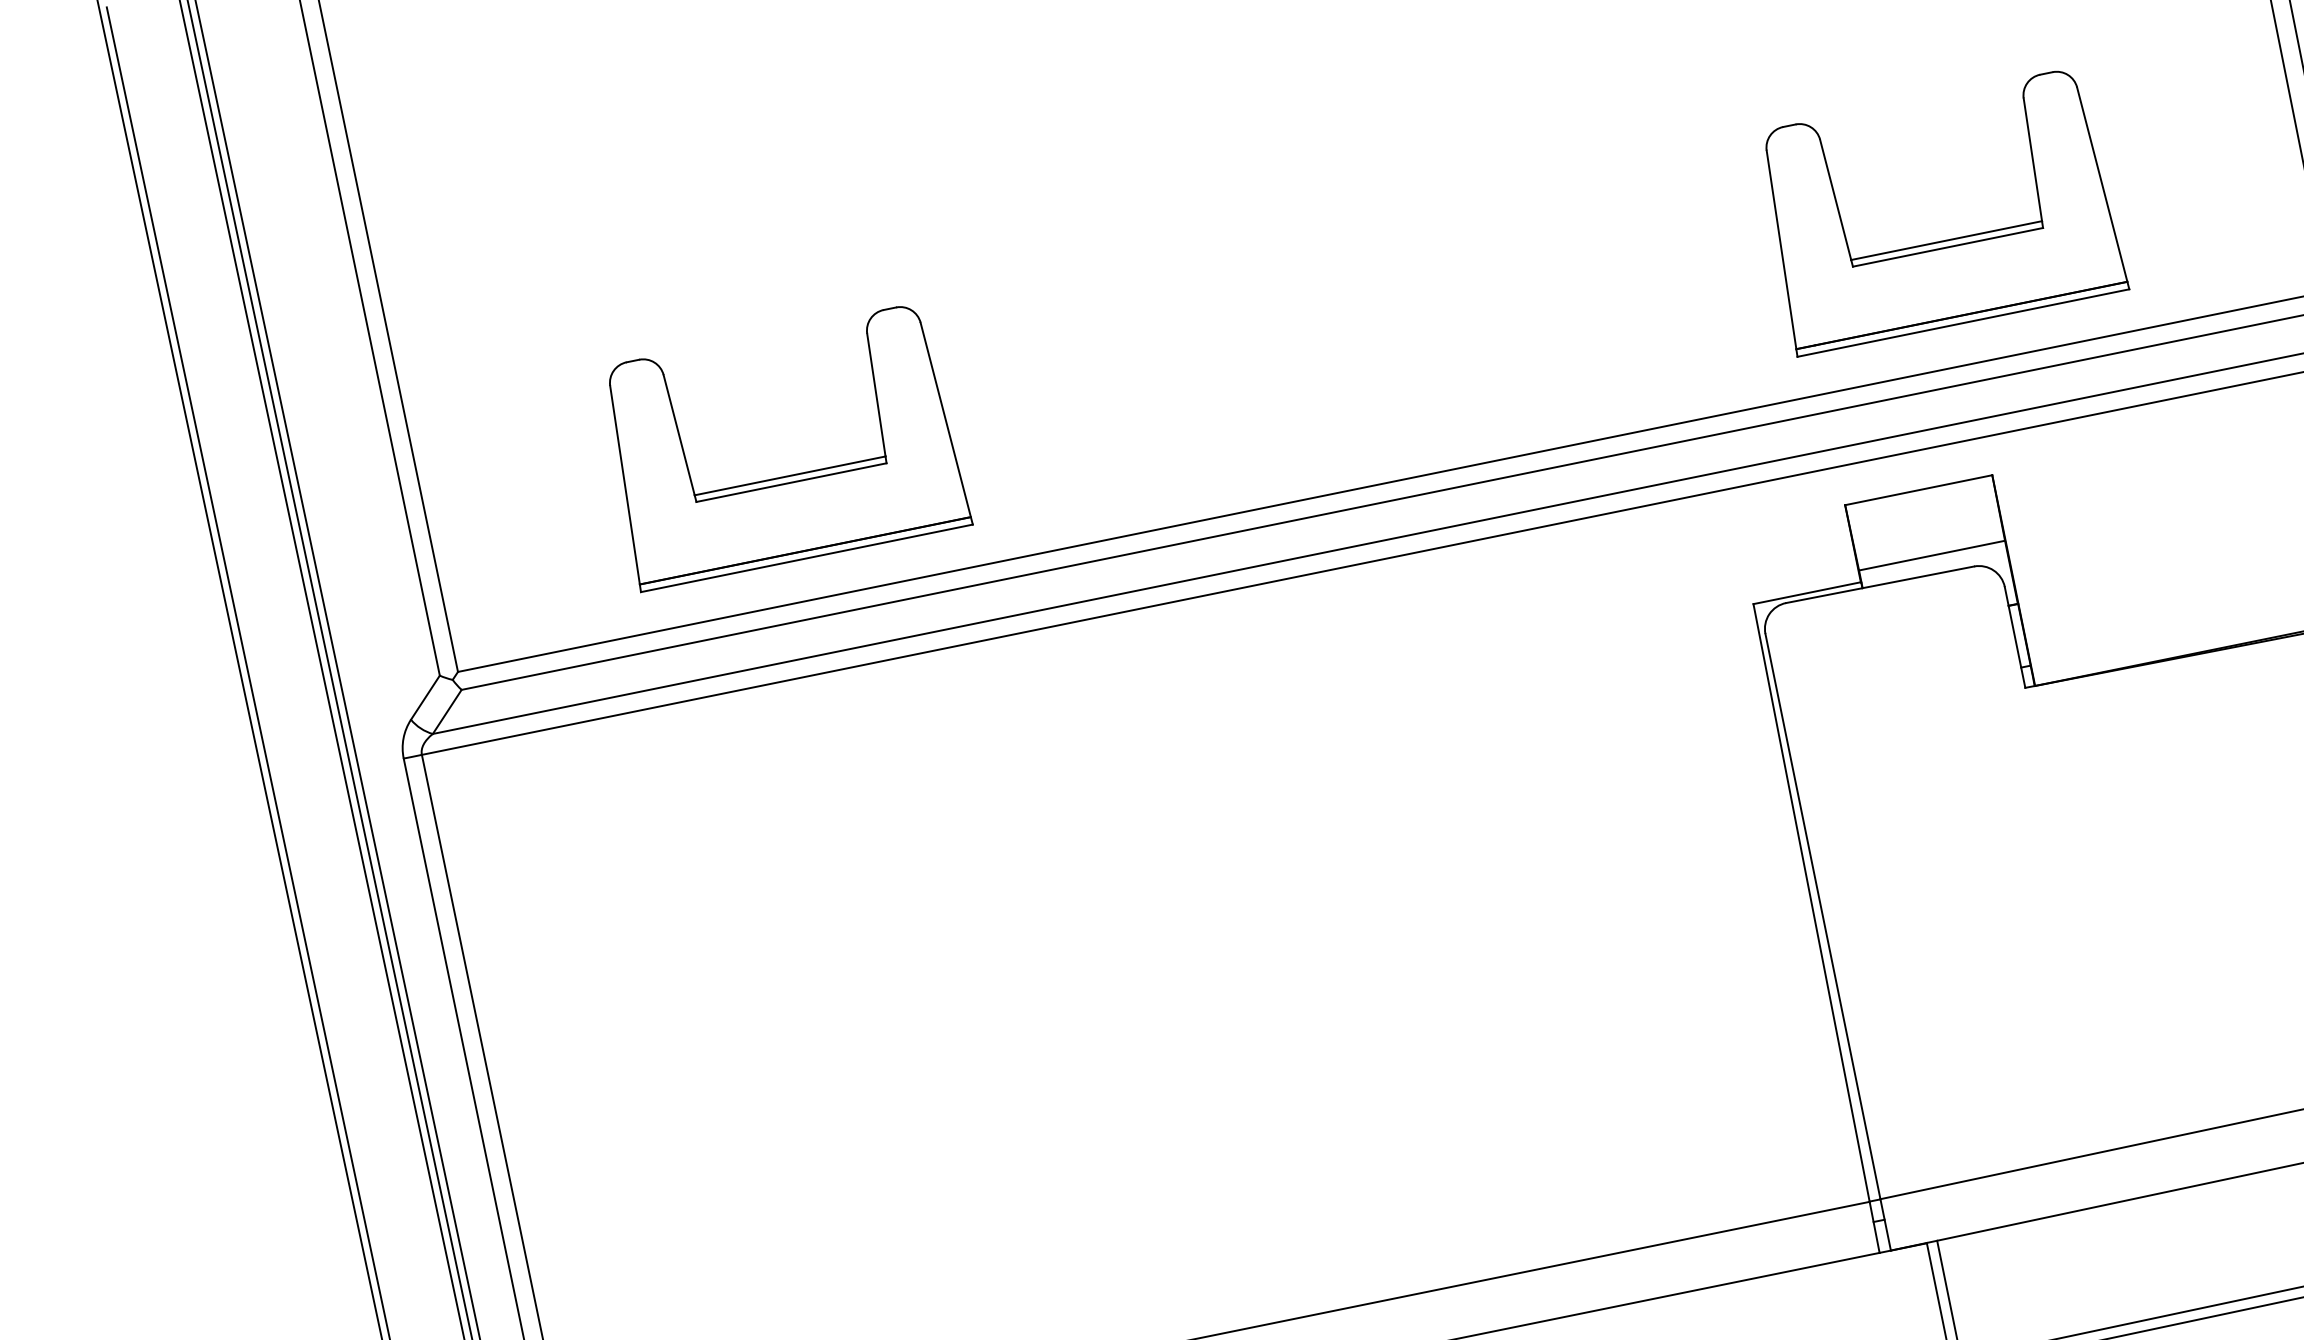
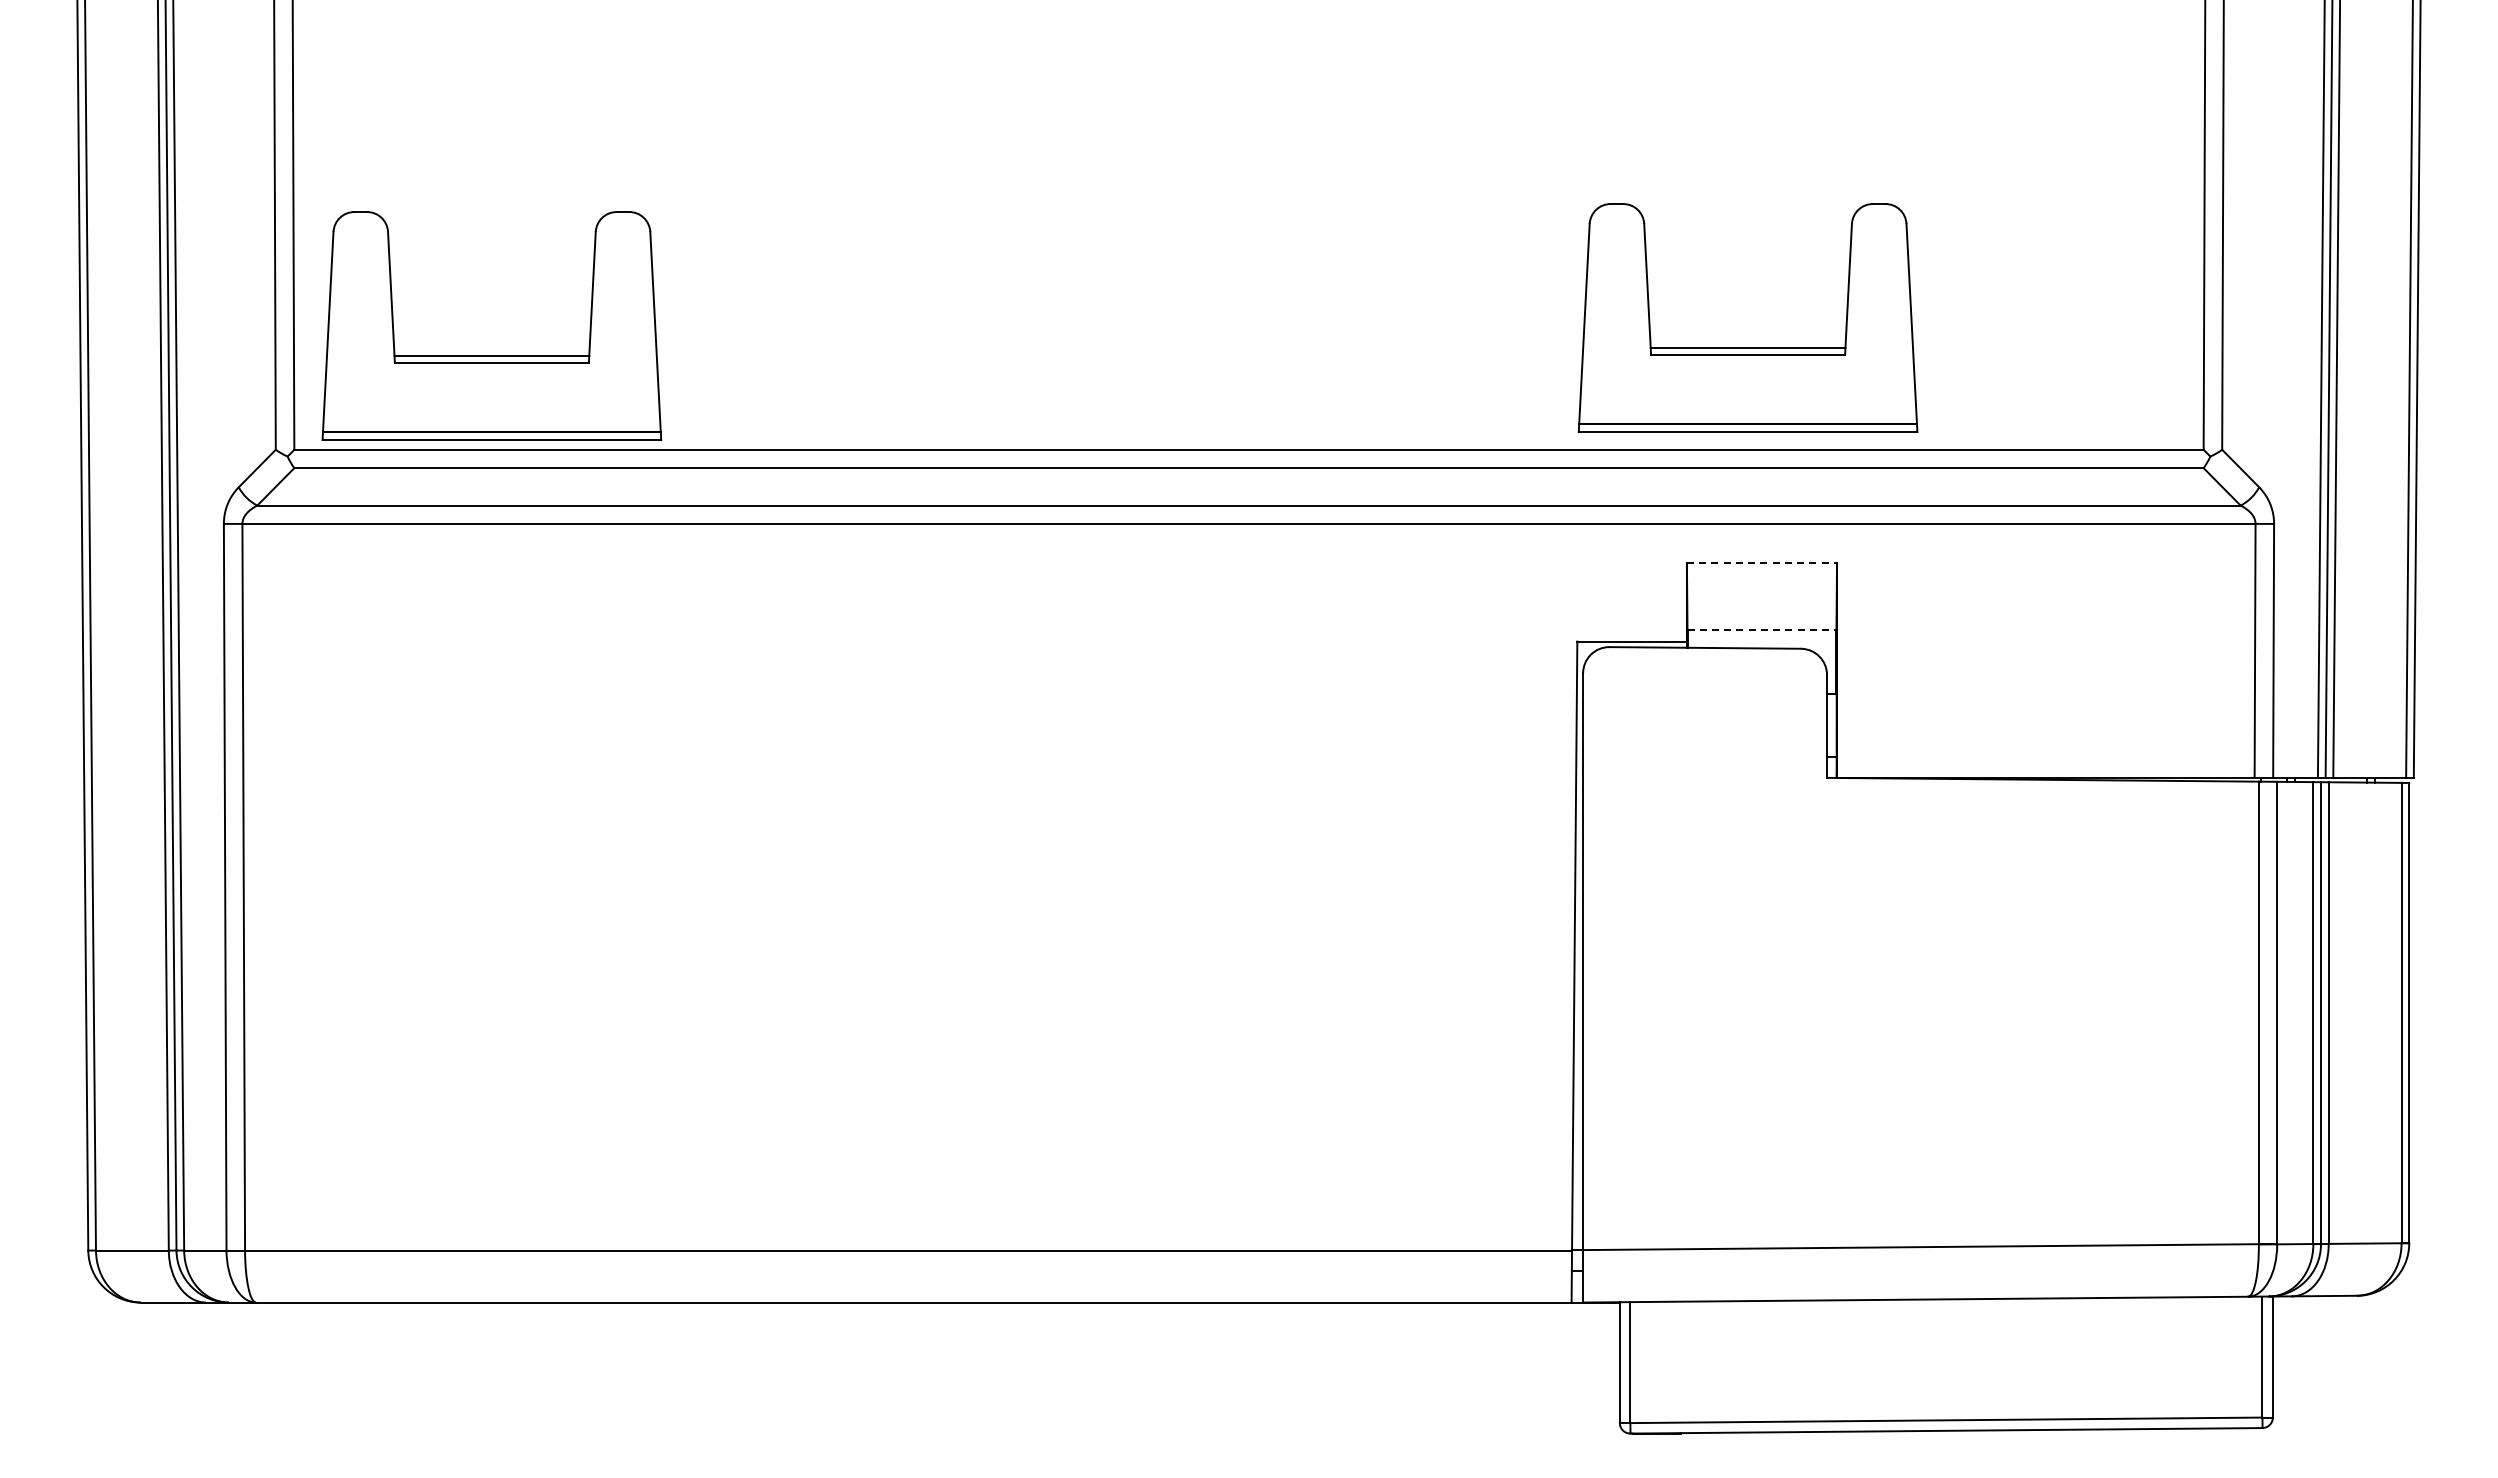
part: (1945, 240) -> (1747, 347), moved
part: (789, 475) -> (491, 355), moved
line: (1919, 489) -> (1762, 562), solid -> dashed
line: (1932, 555) -> (1762, 629), solid -> dashed

